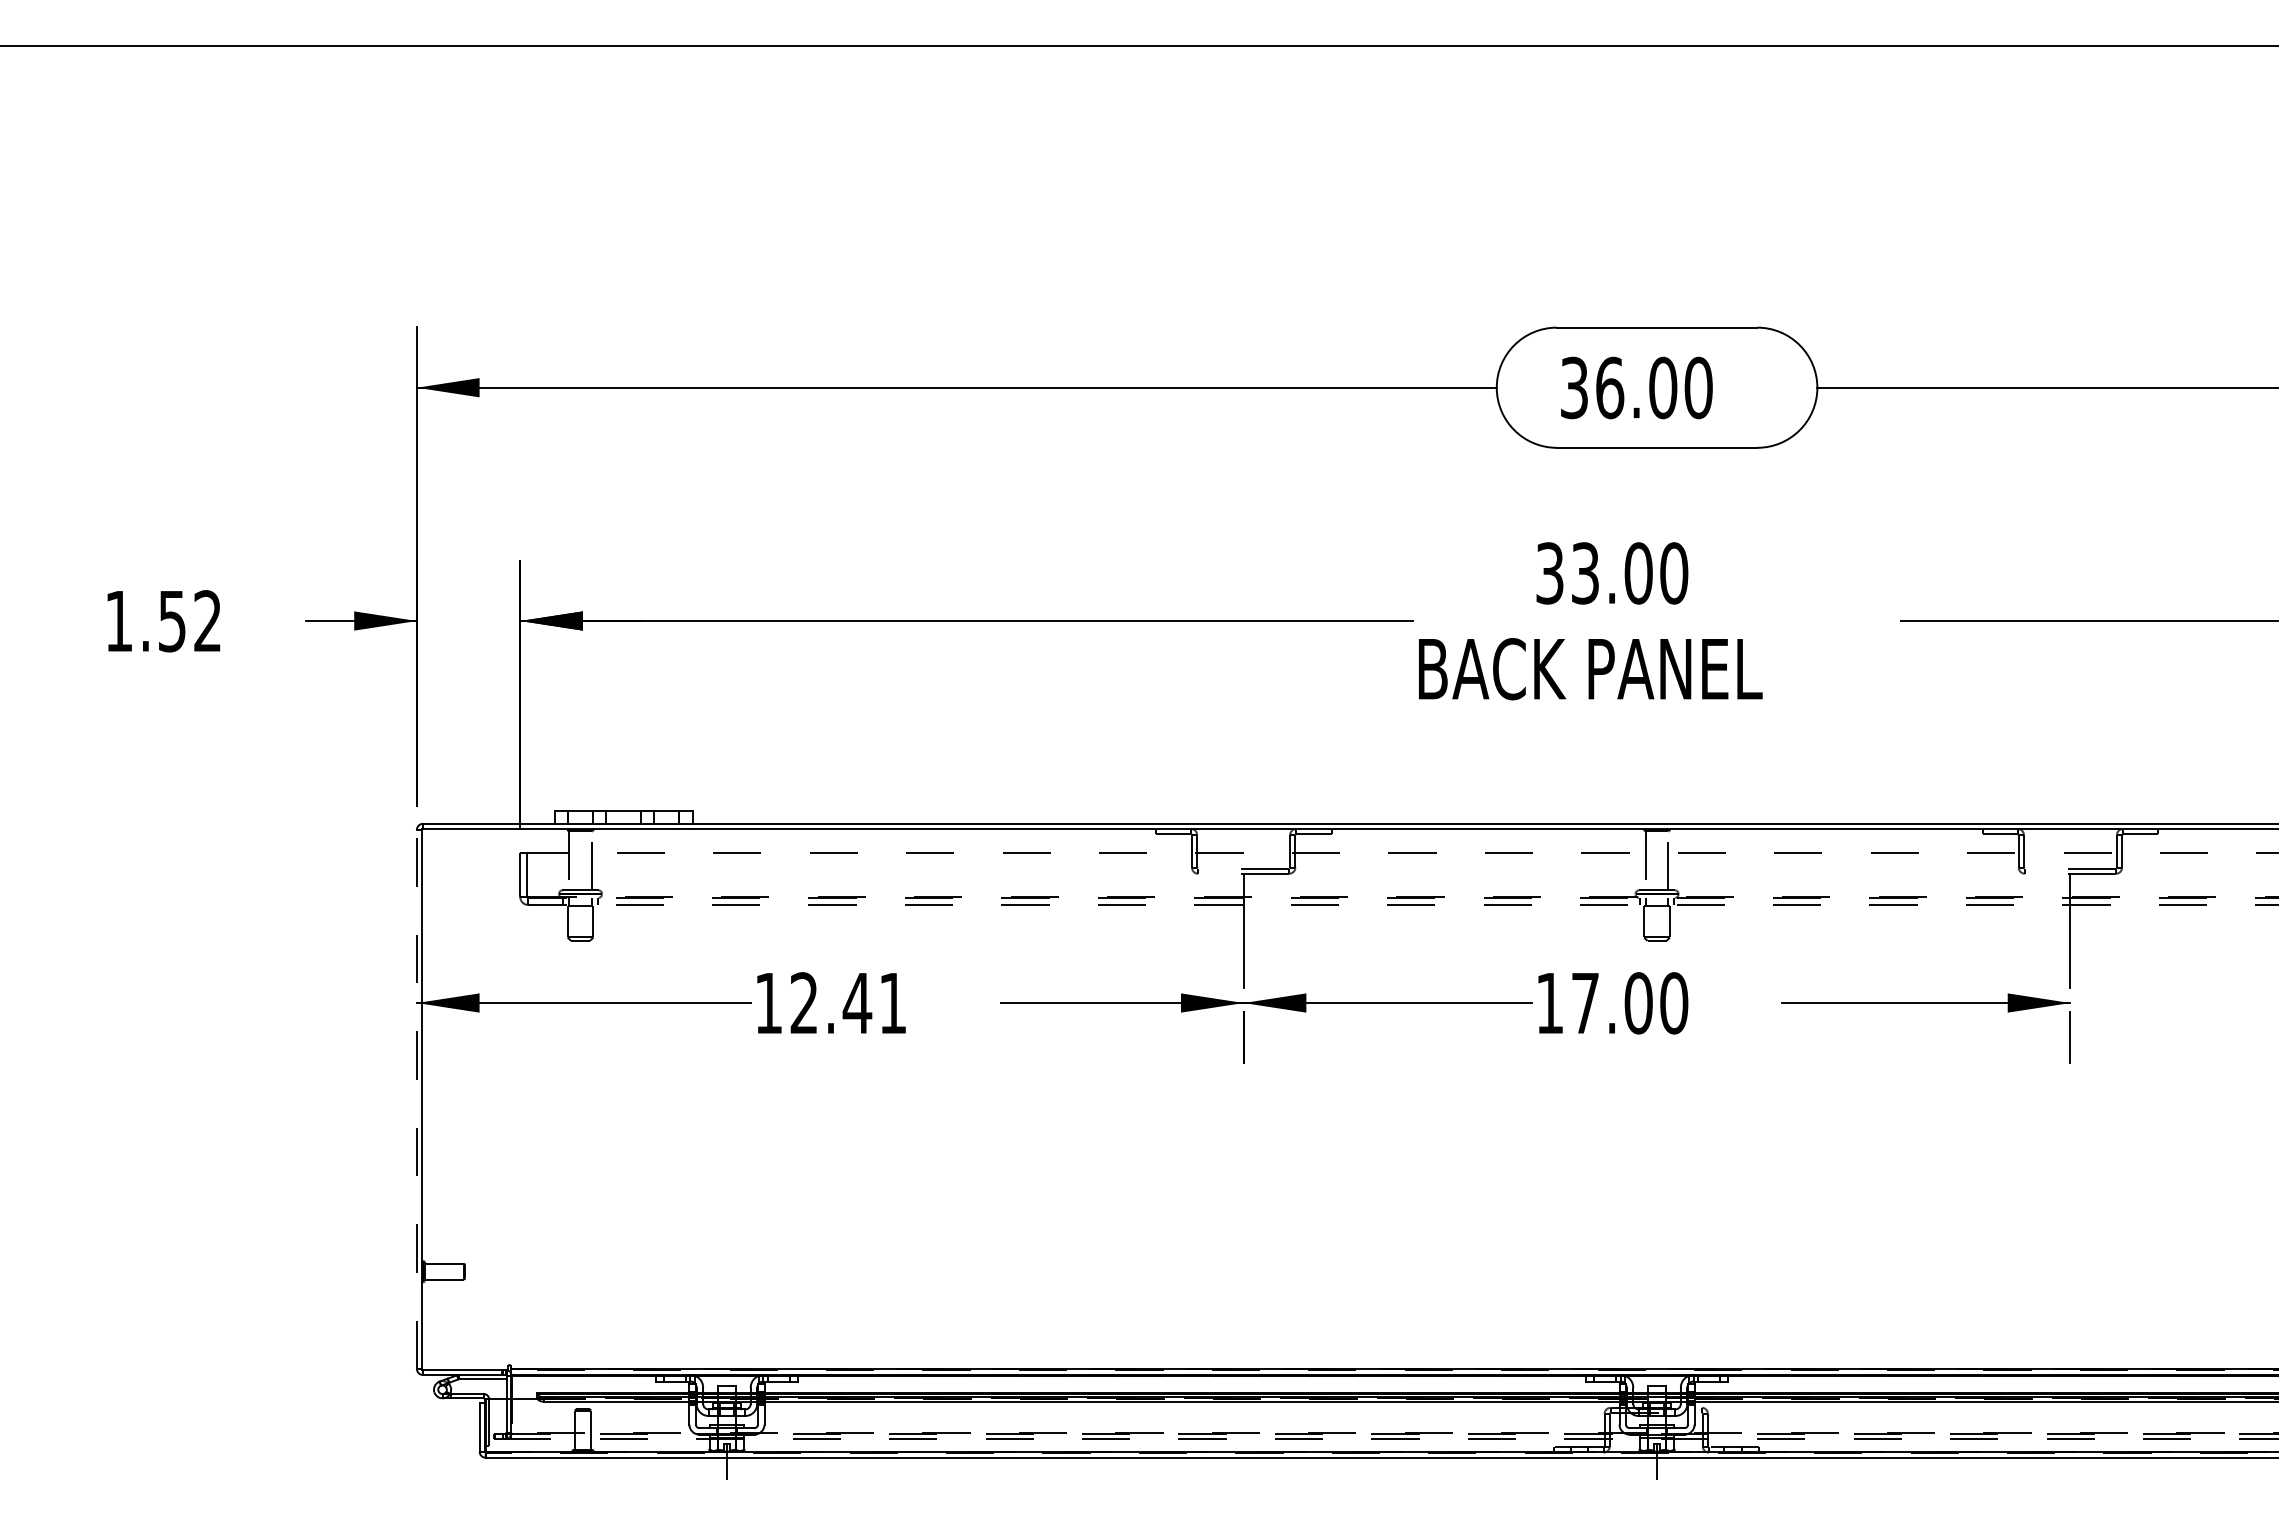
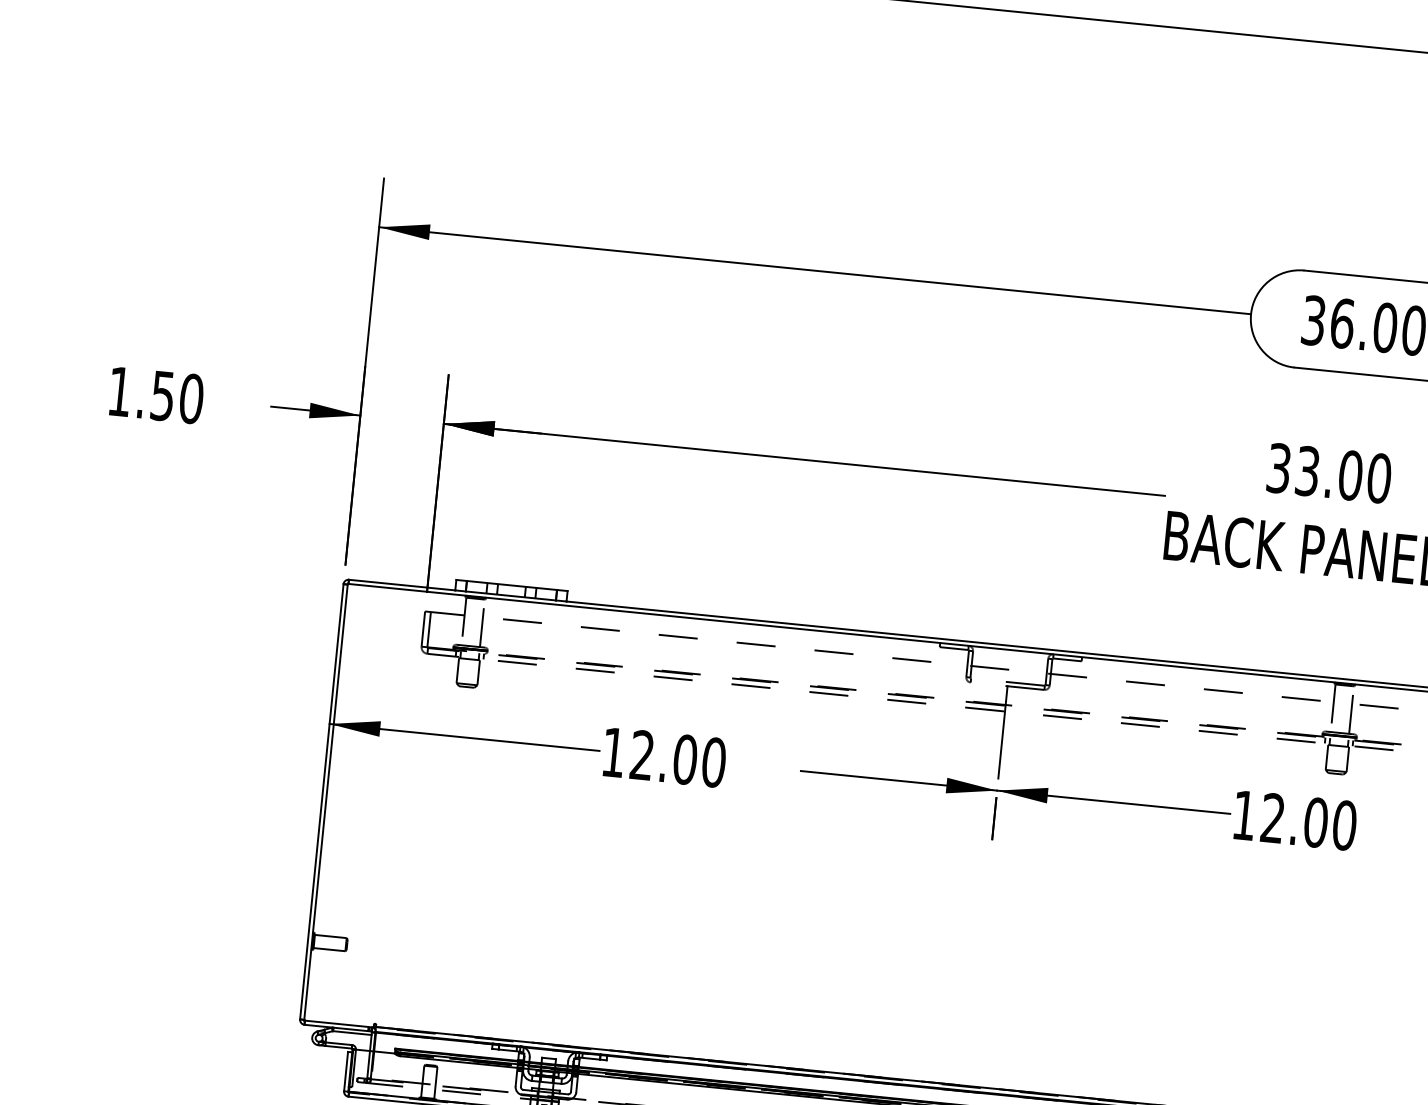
text: (207, 621) -> (191, 399), 1.52 -> 1.50
text: (1585, 1002) -> (1273, 817), 17.00 -> 12.00
text: (874, 1003) -> (699, 761), 12.41 -> 12.00
line: (416, 1099) -> (321, 801), dashed -> solid

